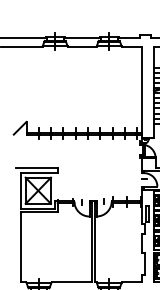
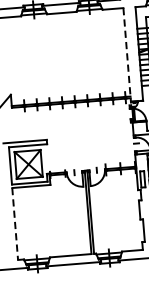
line: (142, 92) -> (127, 54), solid -> dashed
line: (20, 247) -> (15, 224), solid -> dashed

